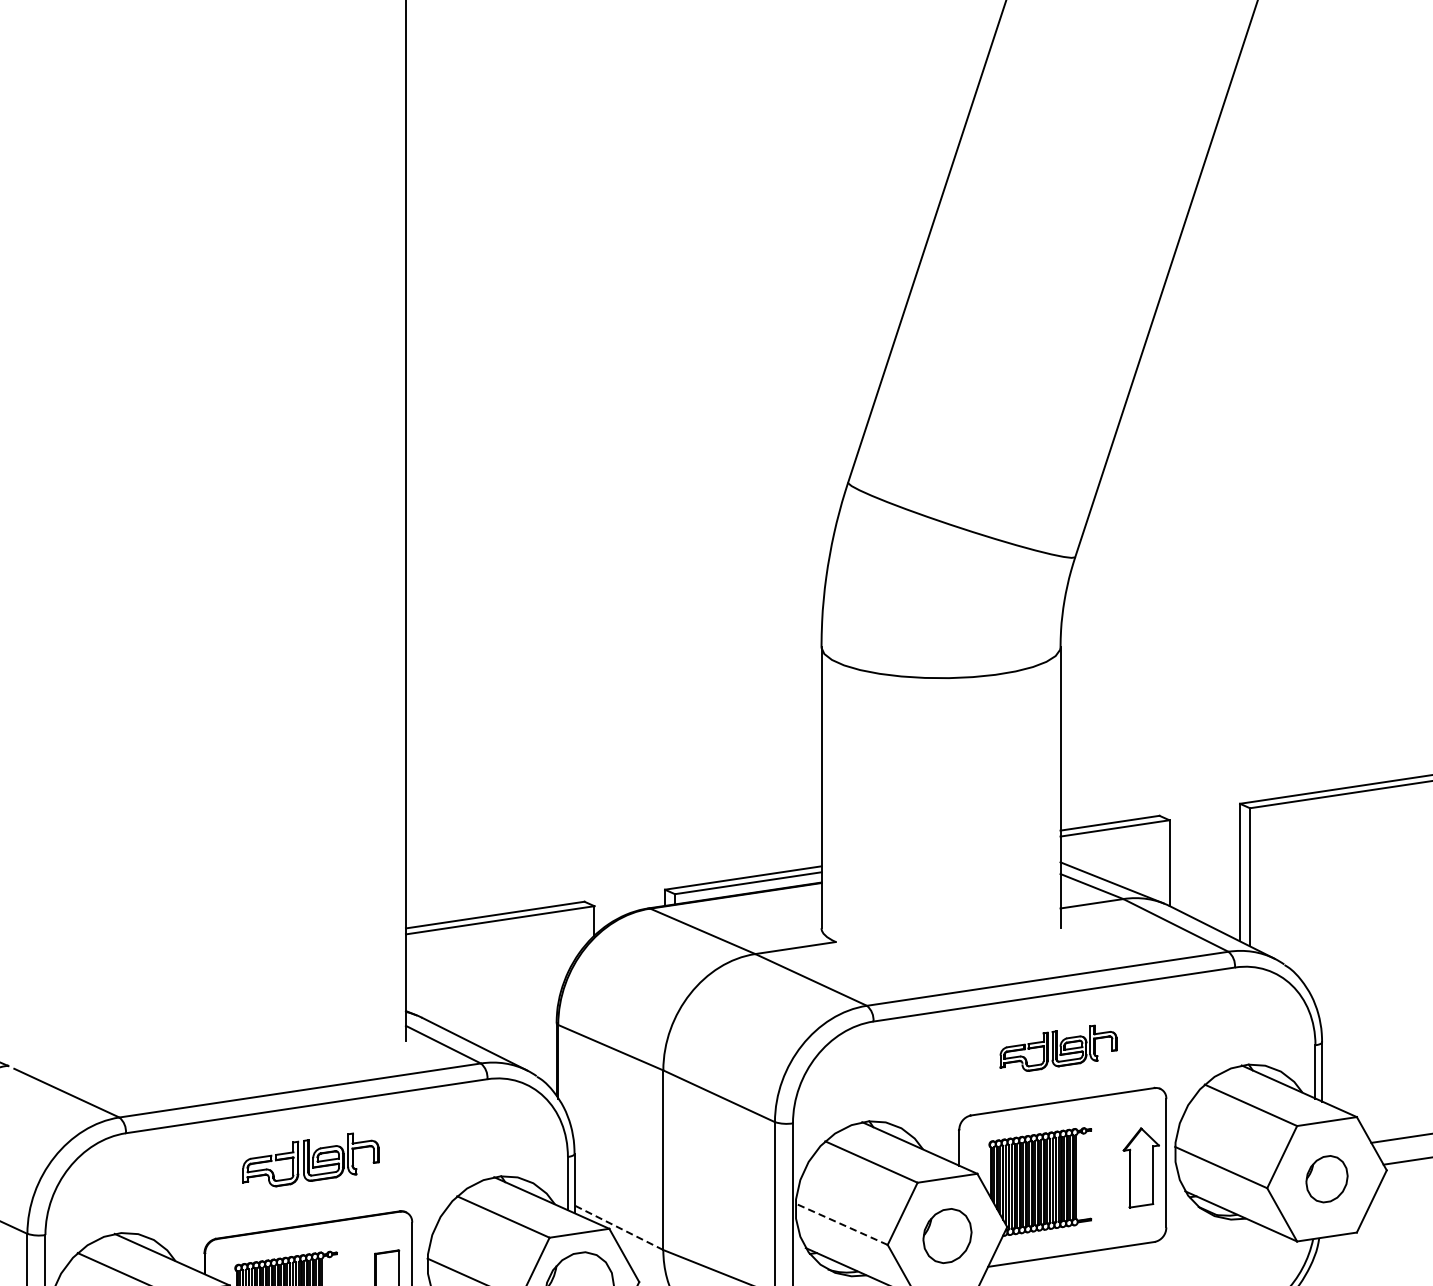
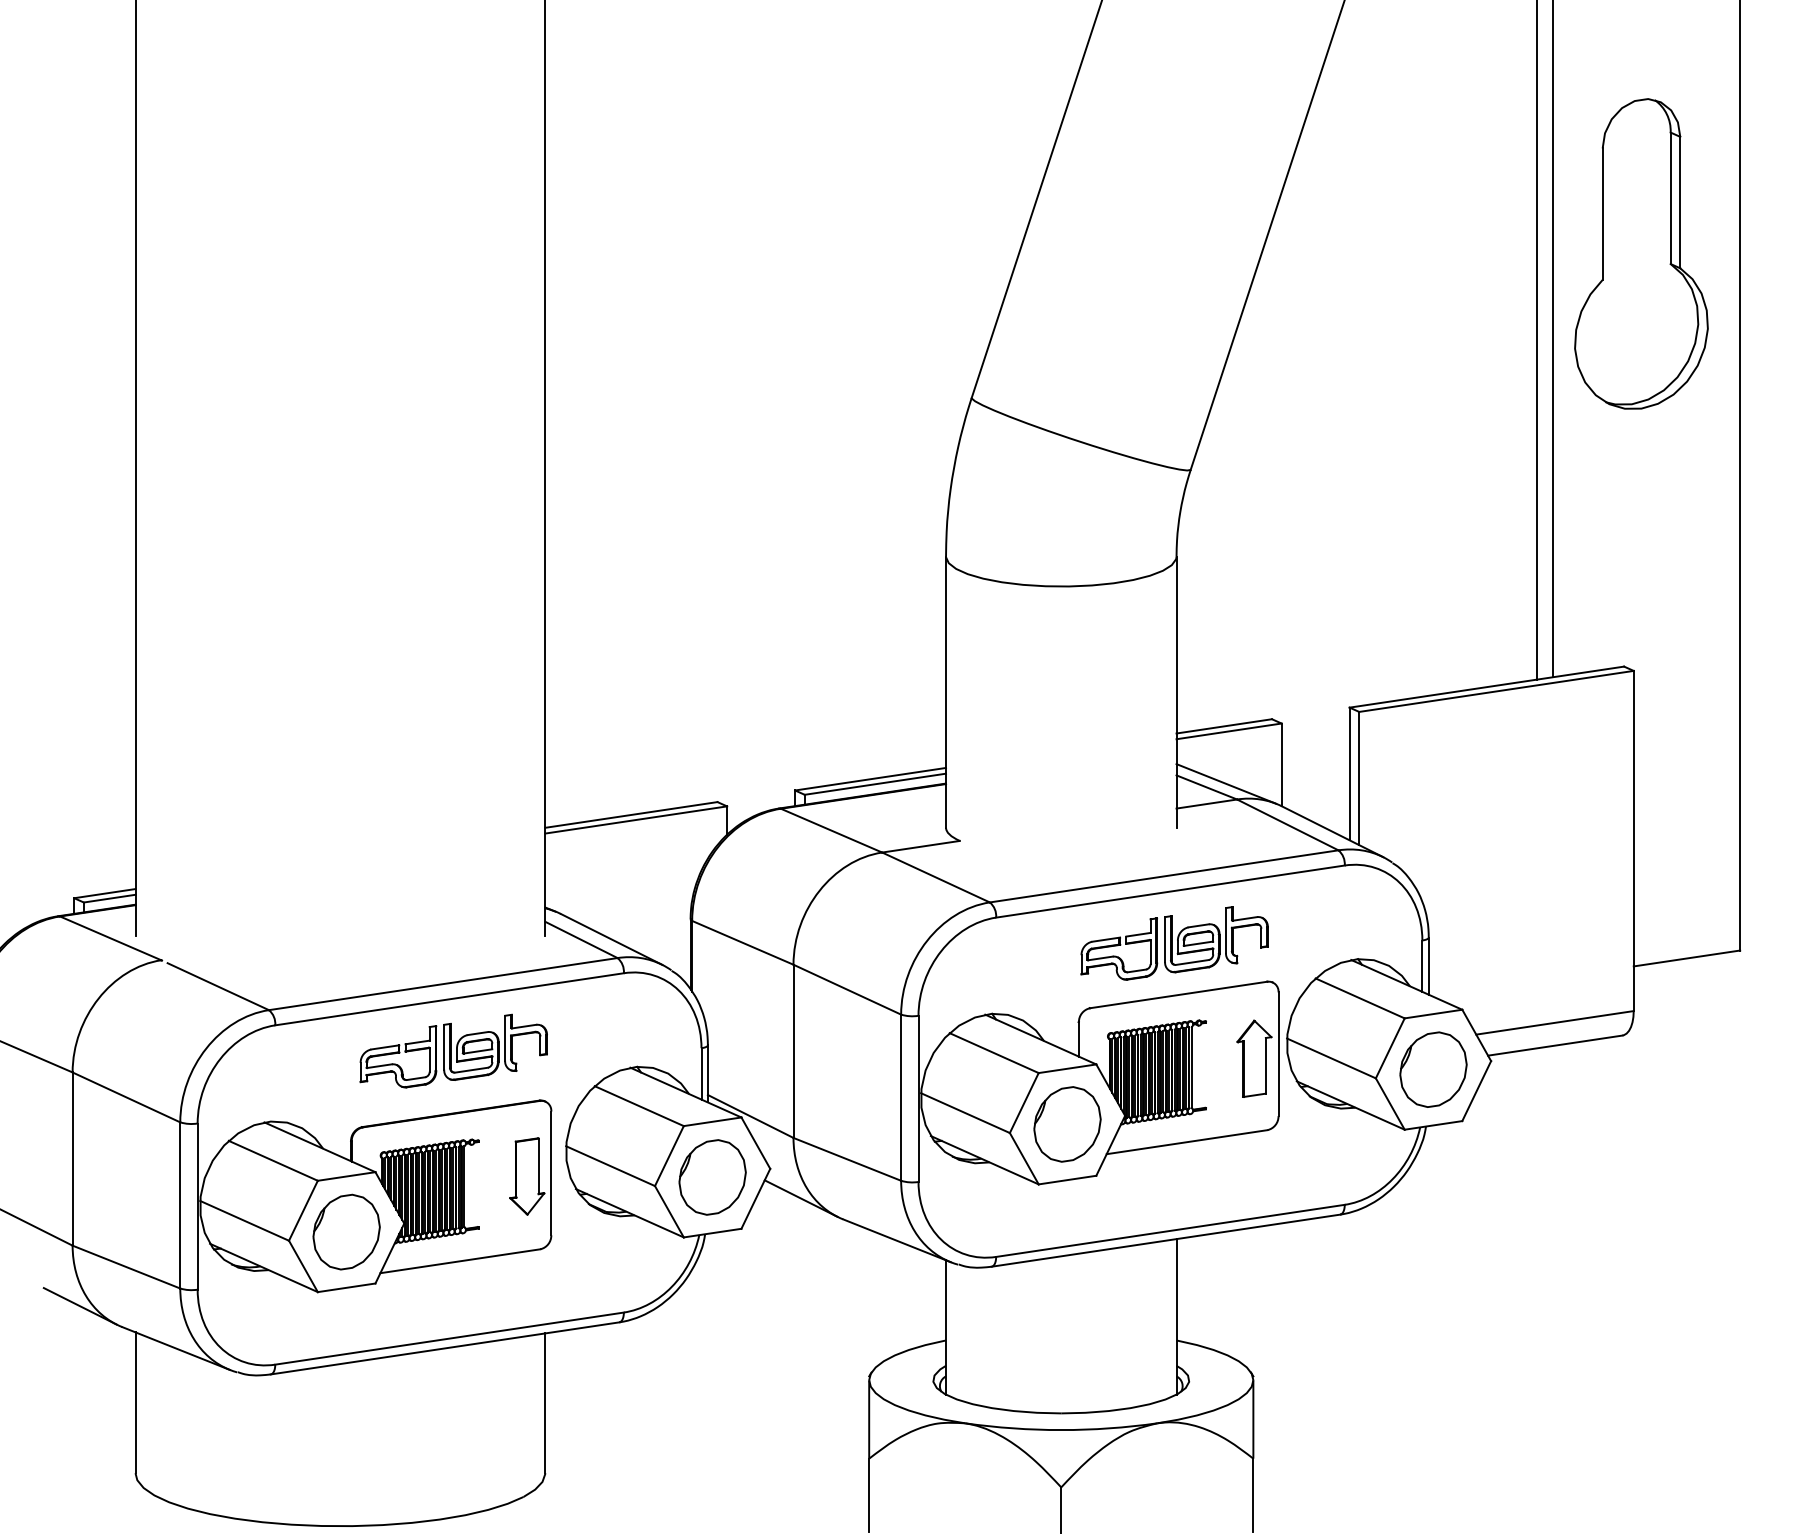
part: (1058, 1048) -> (1174, 943), size x1.67
part: (310, 1159) -> (453, 1050), size x1.43
part: (1327, 1179) -> (1433, 1069), size x1.67
line: (841, 1224) -> (965, 1113), dashed -> solid
line: (618, 1227) -> (750, 1116), dashed -> solid
part: (947, 1236) -> (1067, 1124), size x1.43

